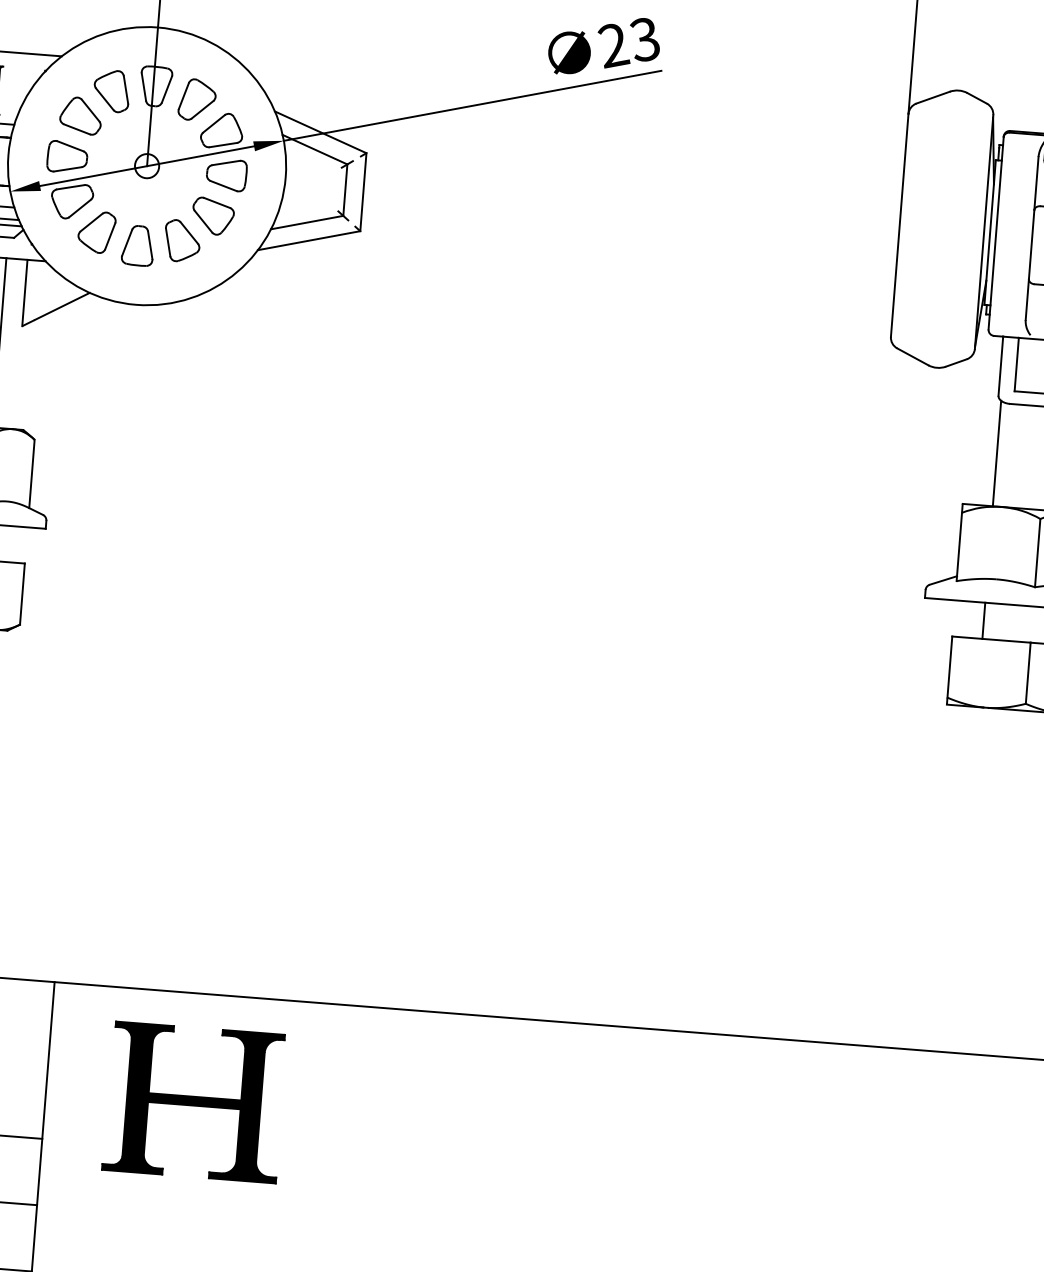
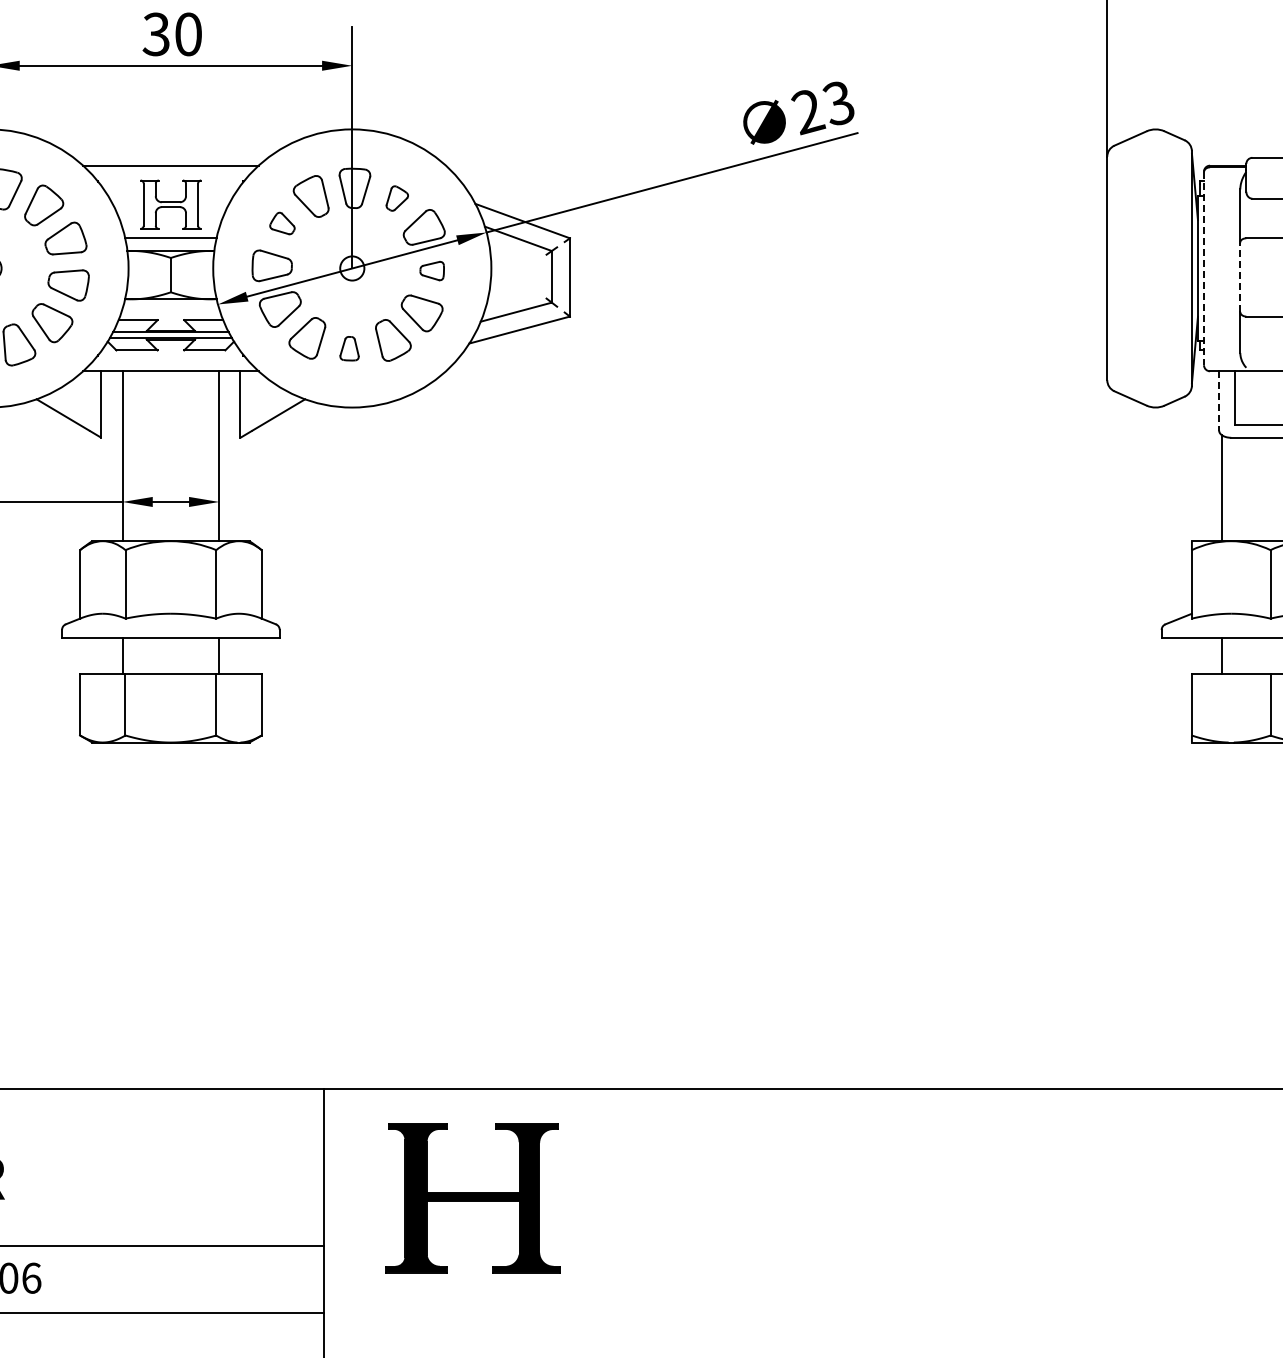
part: (197, 99) -> (397, 198), size x0.6
part: (81, 115) -> (282, 223), size x0.6
part: (225, 174) -> (431, 270), size x0.6
line: (996, 234) -> (1204, 269), solid -> dashed
line: (1031, 244) -> (1240, 277), solid -> dashed
part: (138, 245) -> (349, 348), size x0.6
line: (1001, 365) -> (1219, 400), solid -> dashed

